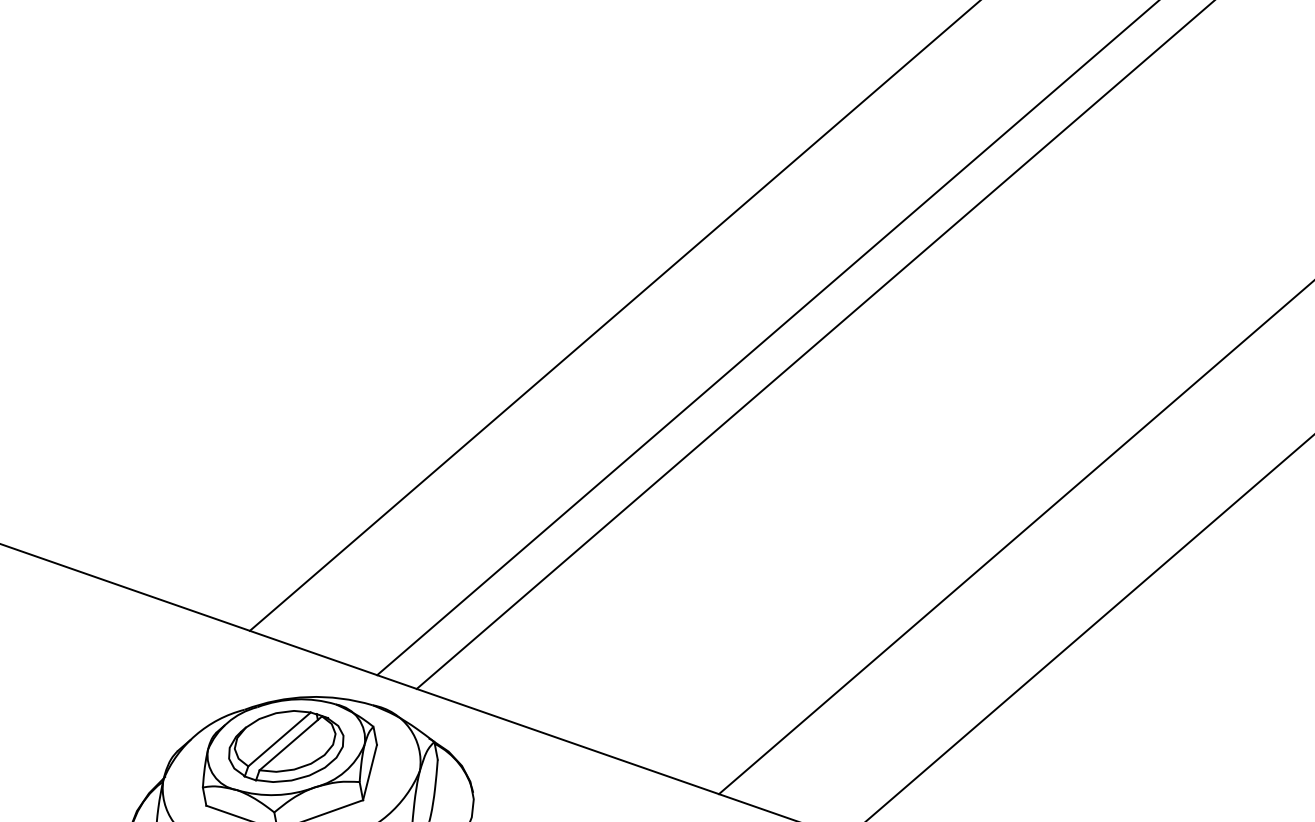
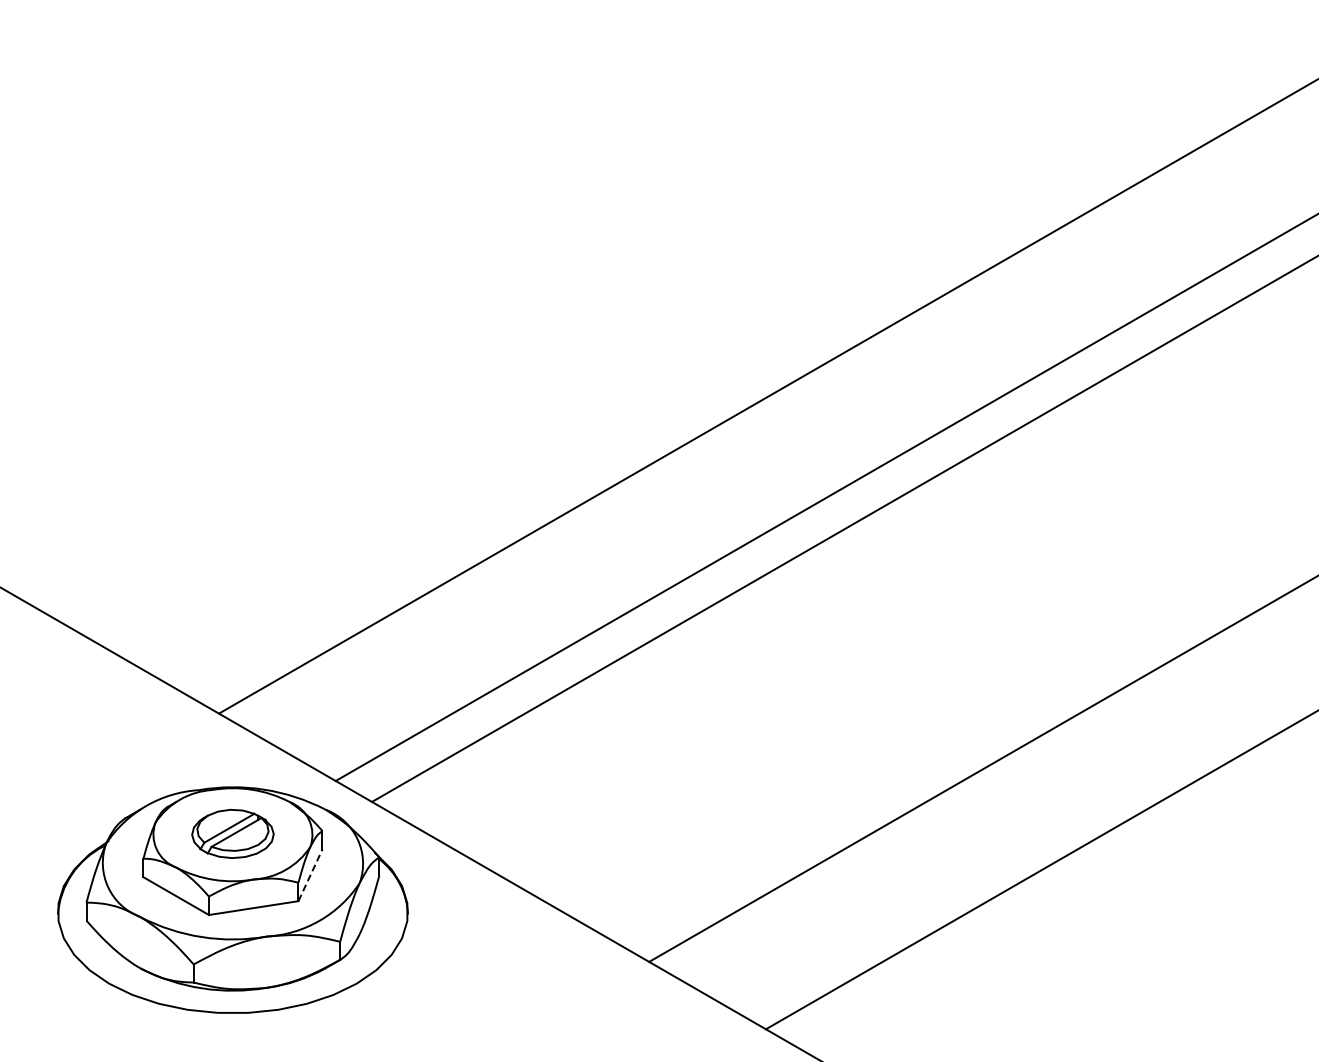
part: (285, 746) -> (232, 833), size x0.7
line: (369, 771) -> (310, 874), solid -> dashed

